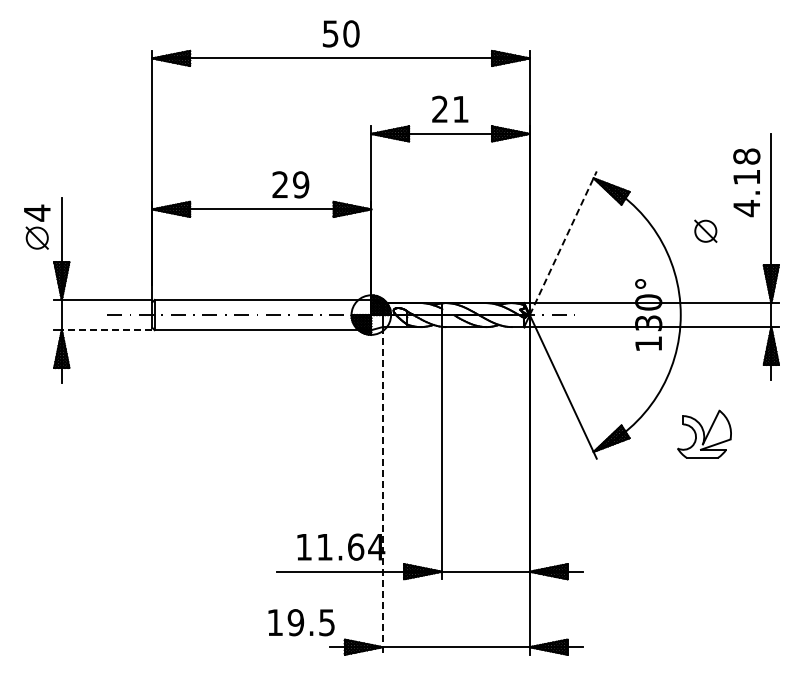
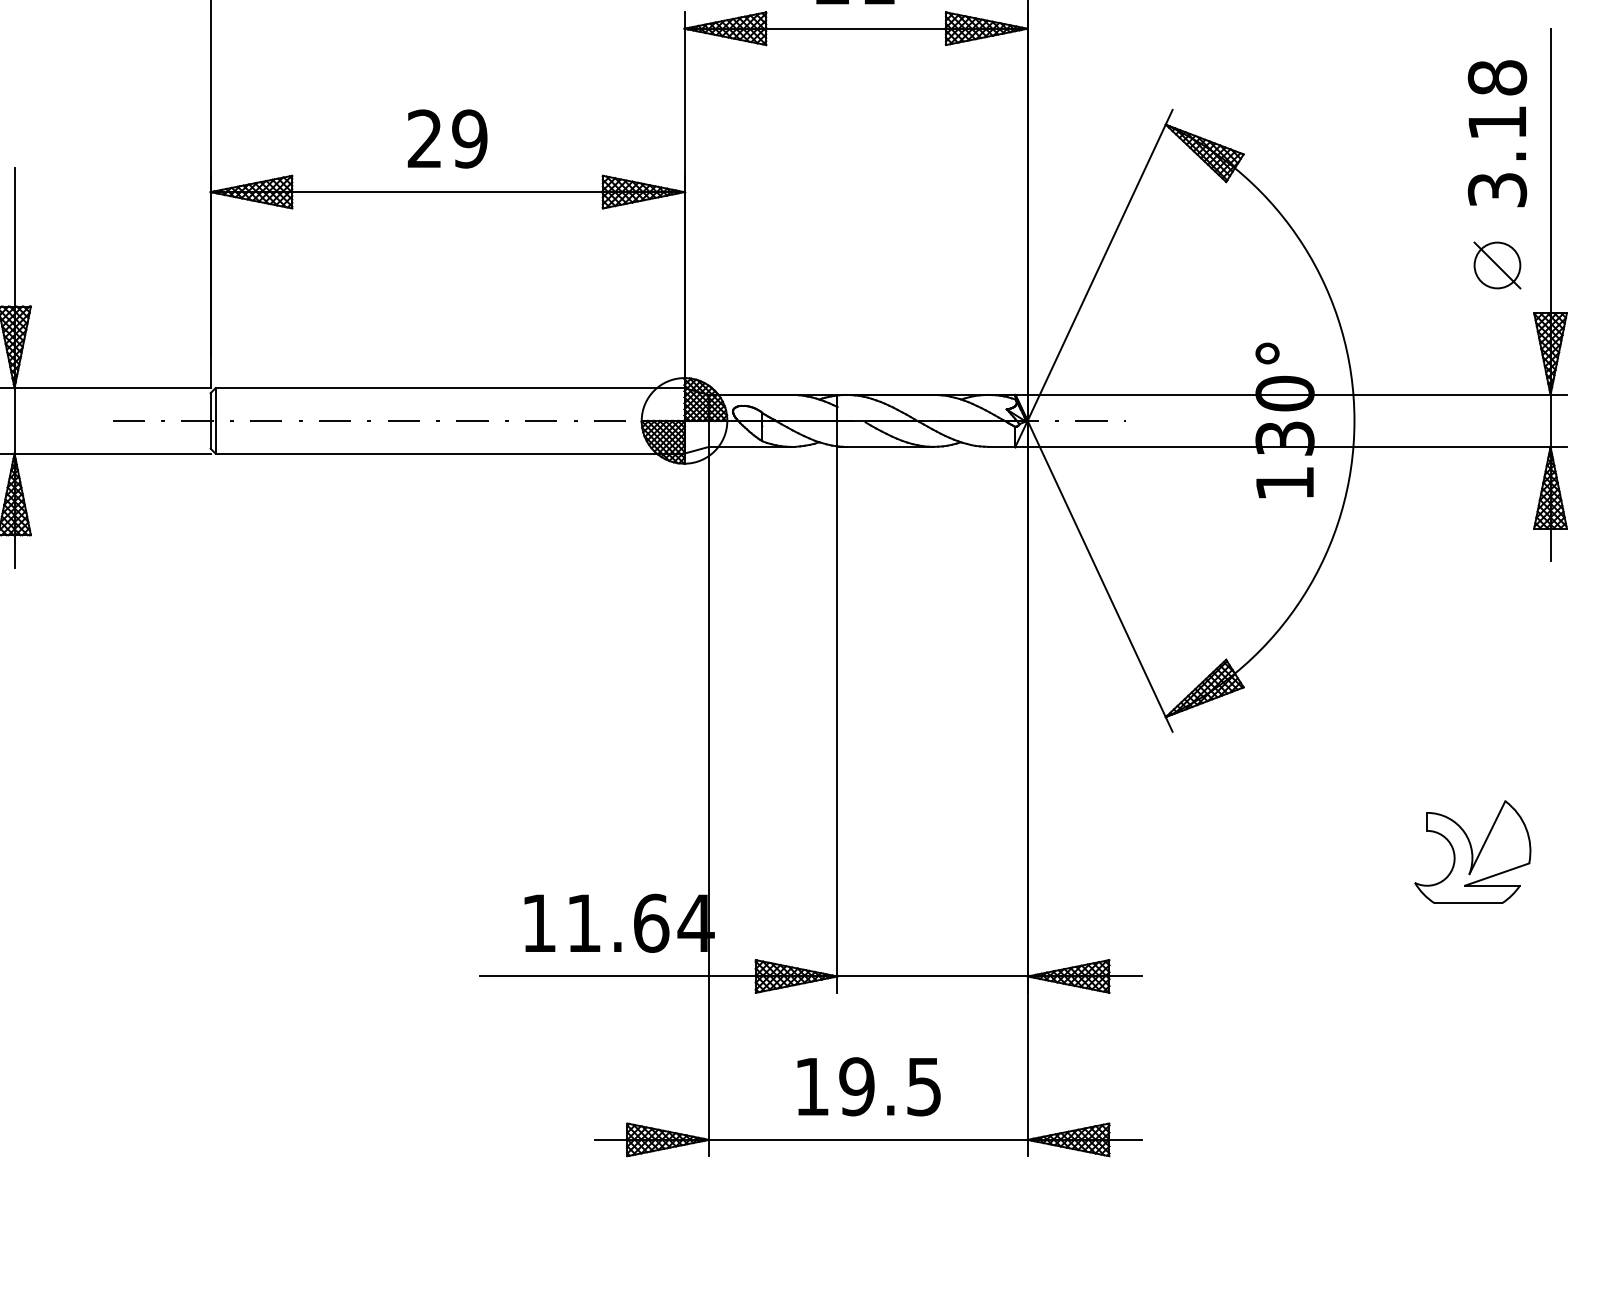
text: (290, 184) -> (446, 138), moved
text: (746, 208) -> (1496, 190), 4.18 -> 3.18
part: (705, 230) -> (1496, 263), moved
line: (563, 242) -> (1100, 263), dashed -> solid
line: (106, 330) -> (111, 454), dashed -> solid
part: (704, 433) -> (1472, 850), moved
line: (382, 490) -> (708, 800), dashed -> solid
text: (301, 622) -> (868, 1086), moved

